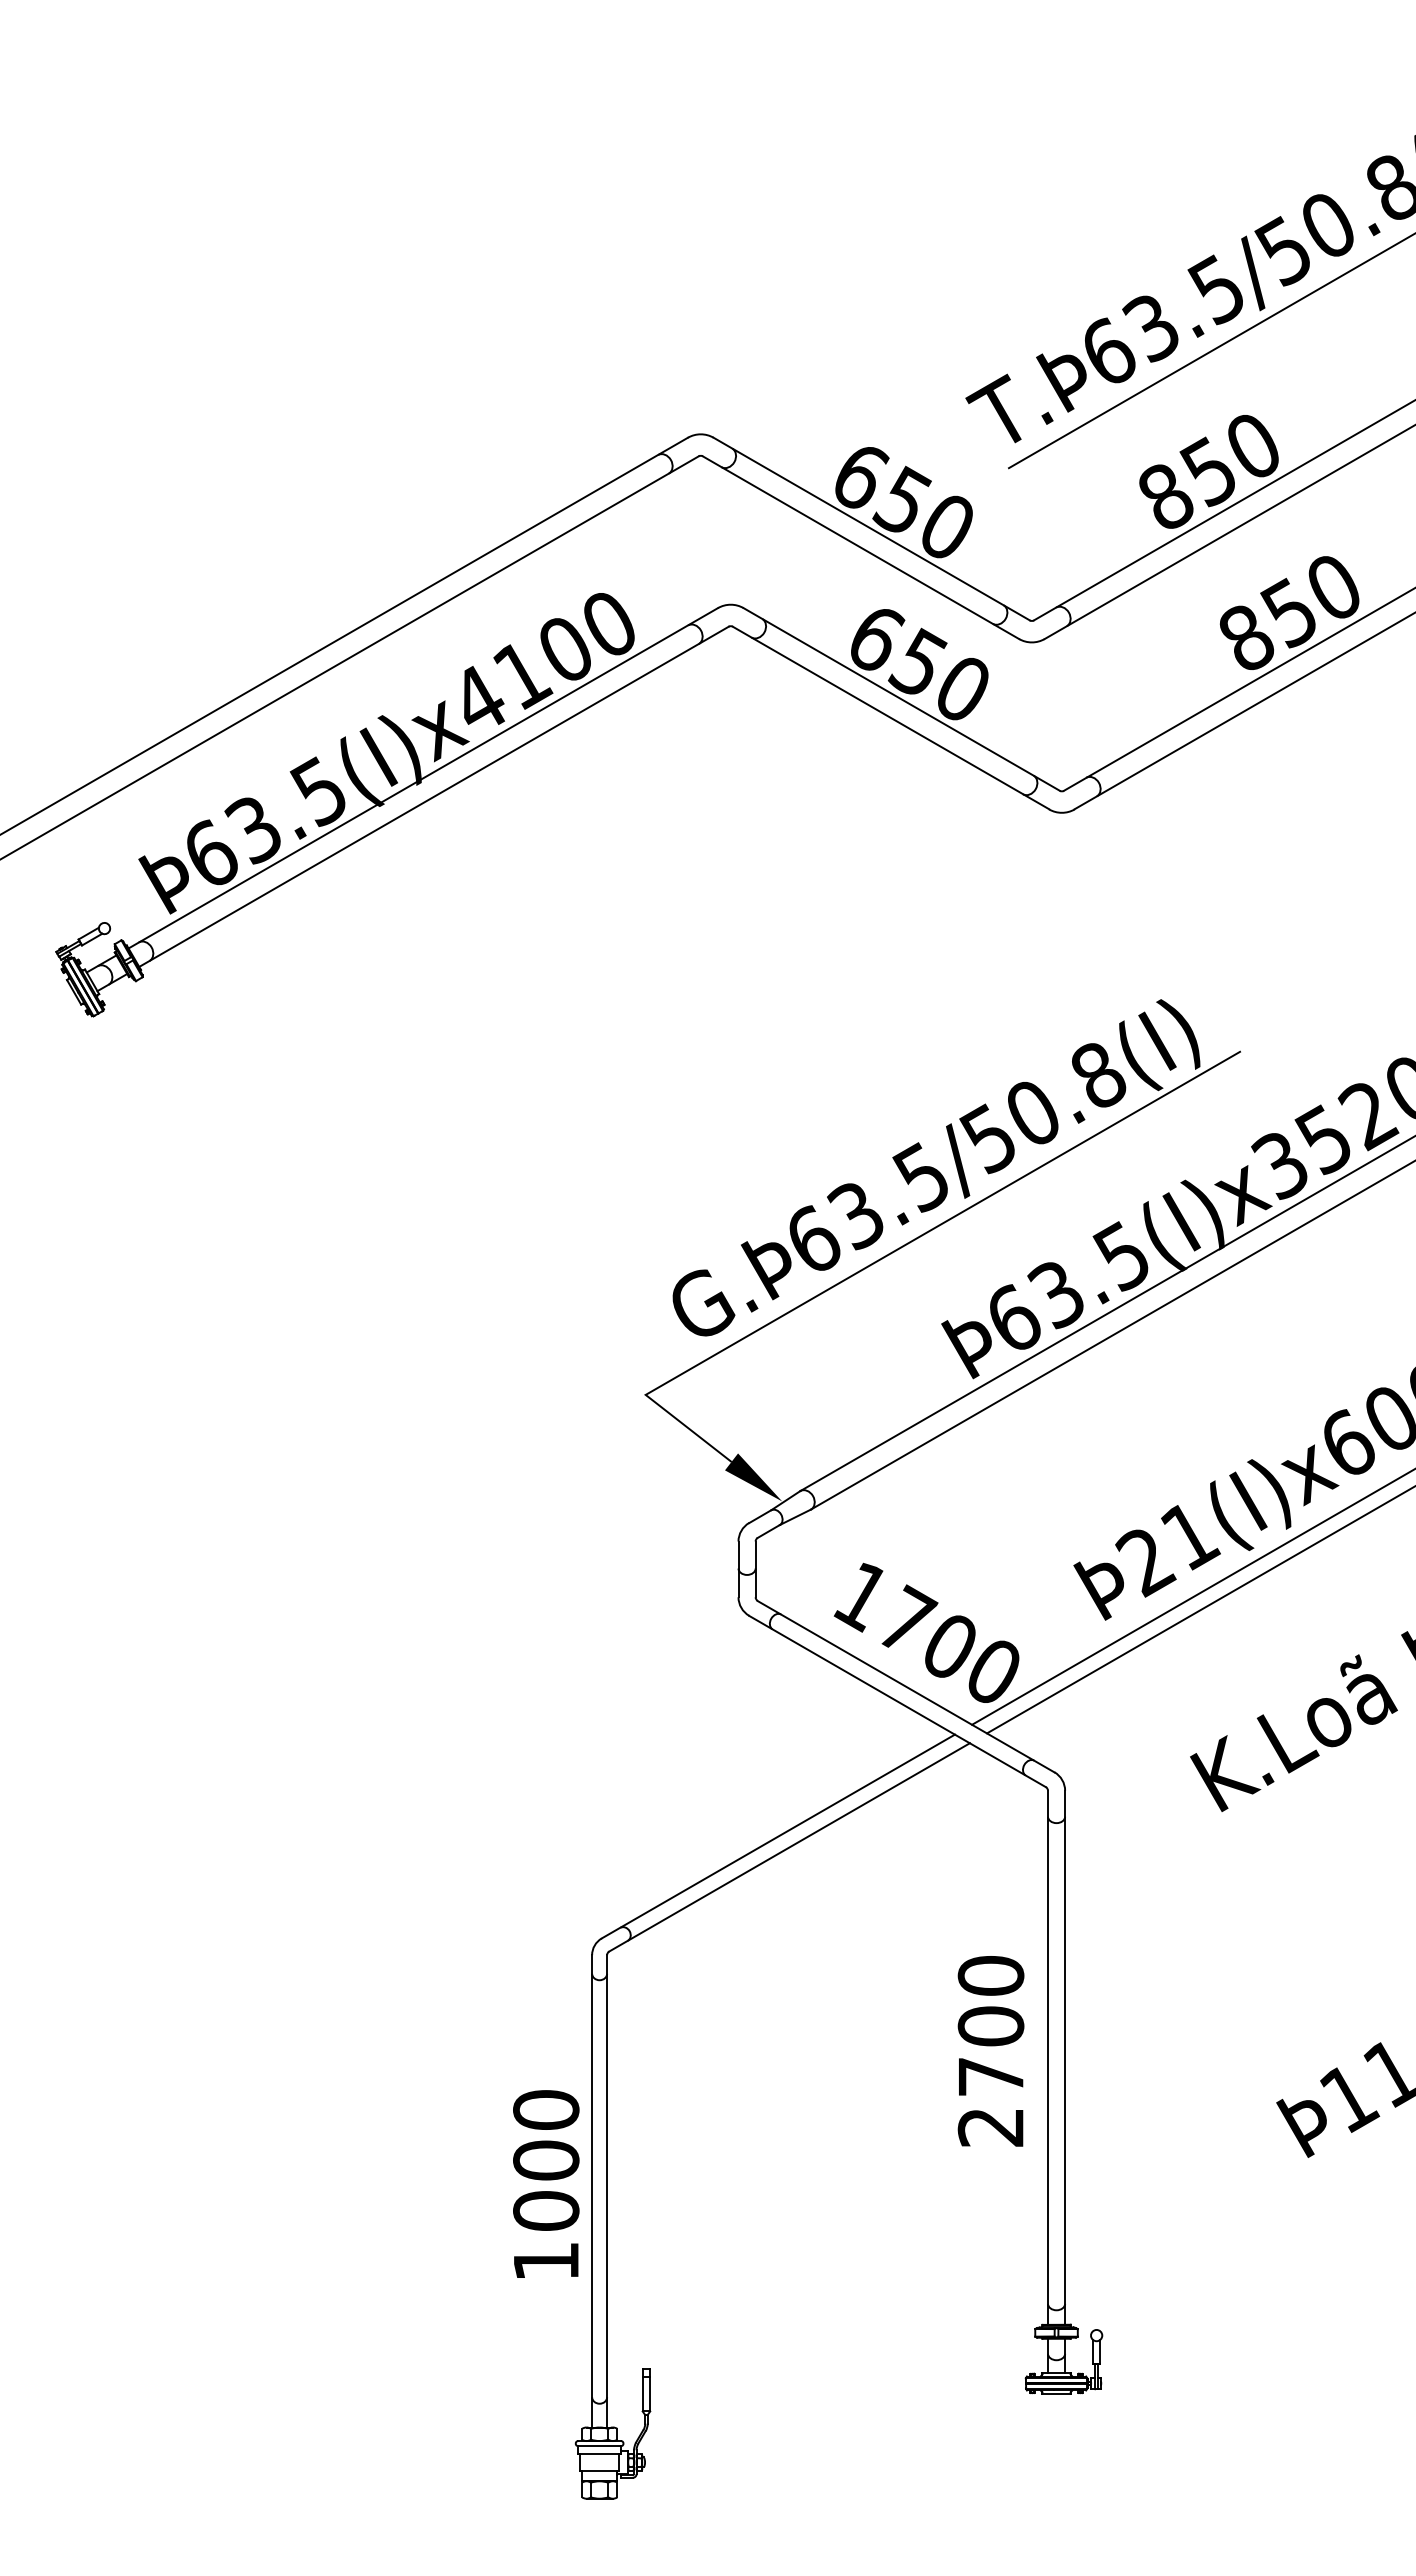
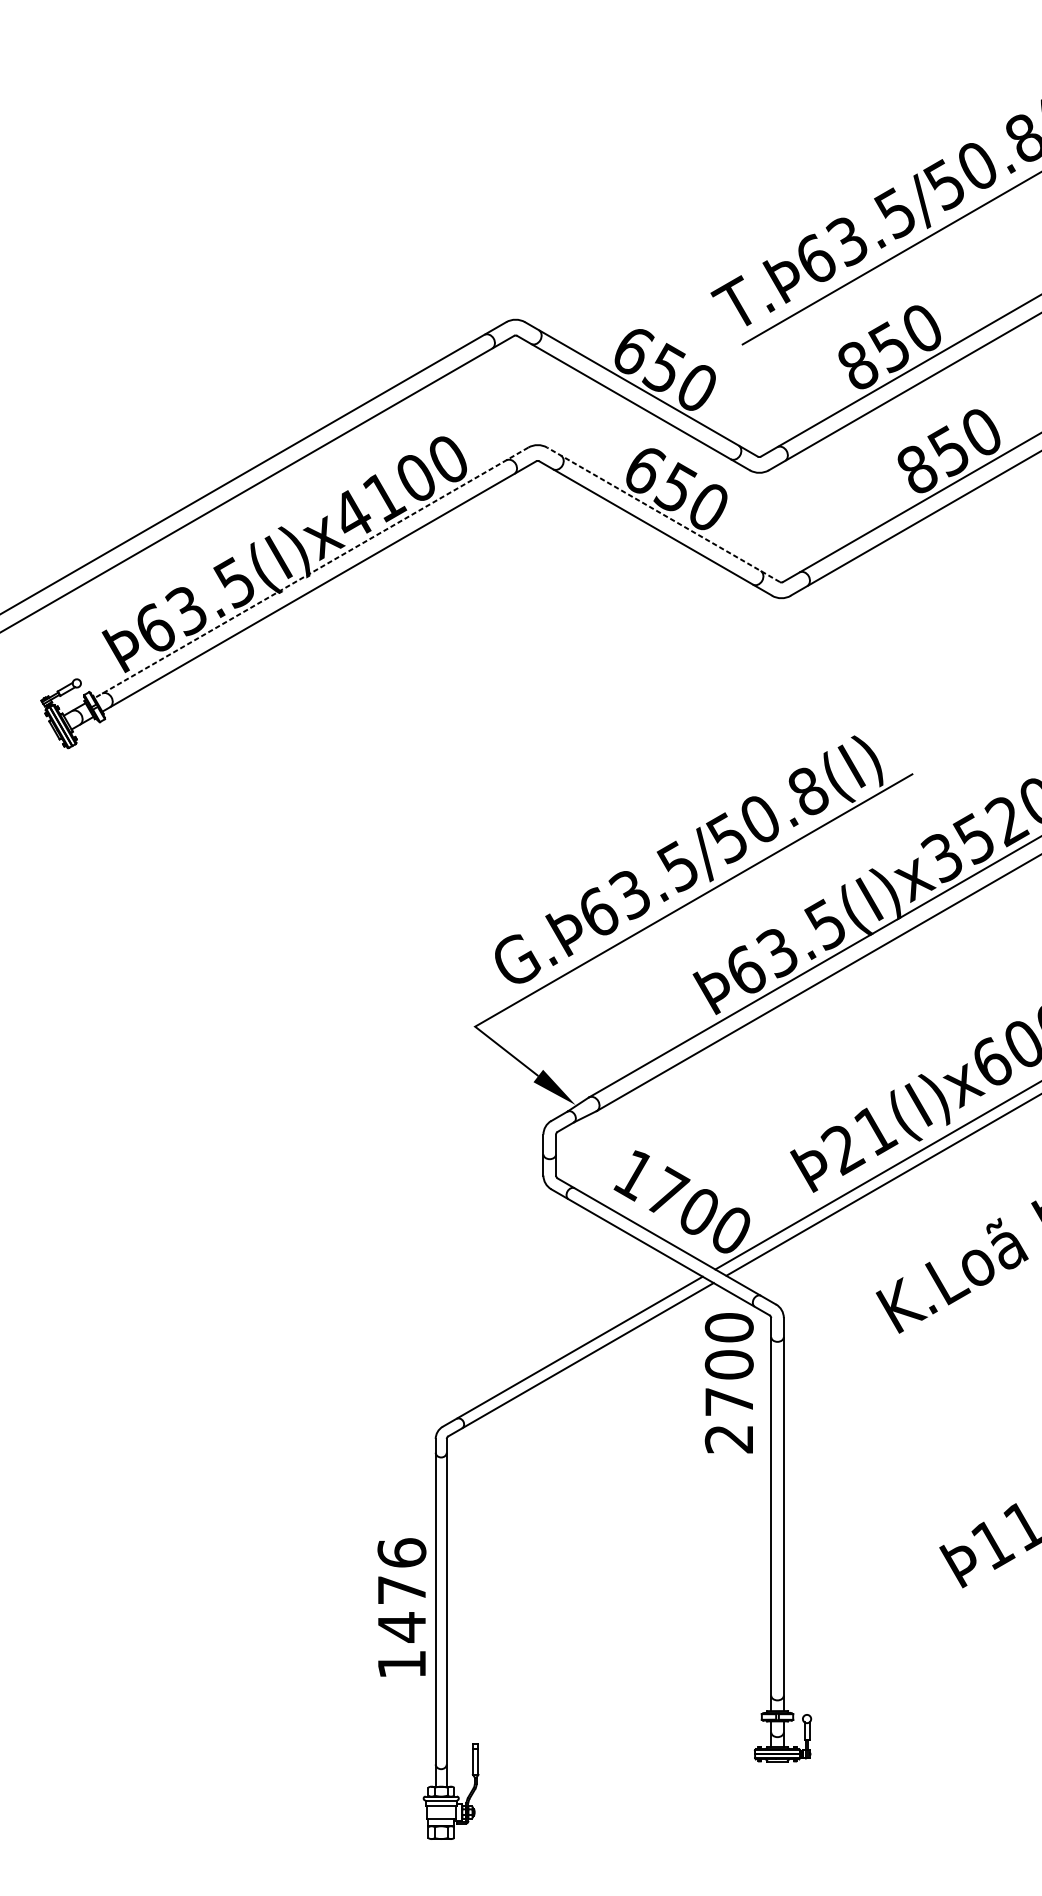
line: (901, 699) -> (663, 514), solid -> dashed
line: (422, 778) -> (310, 573), solid -> dashed
text: (990, 2051) -> (728, 1383), moved
text: (546, 2160) -> (402, 1590), 1000 -> 1476

